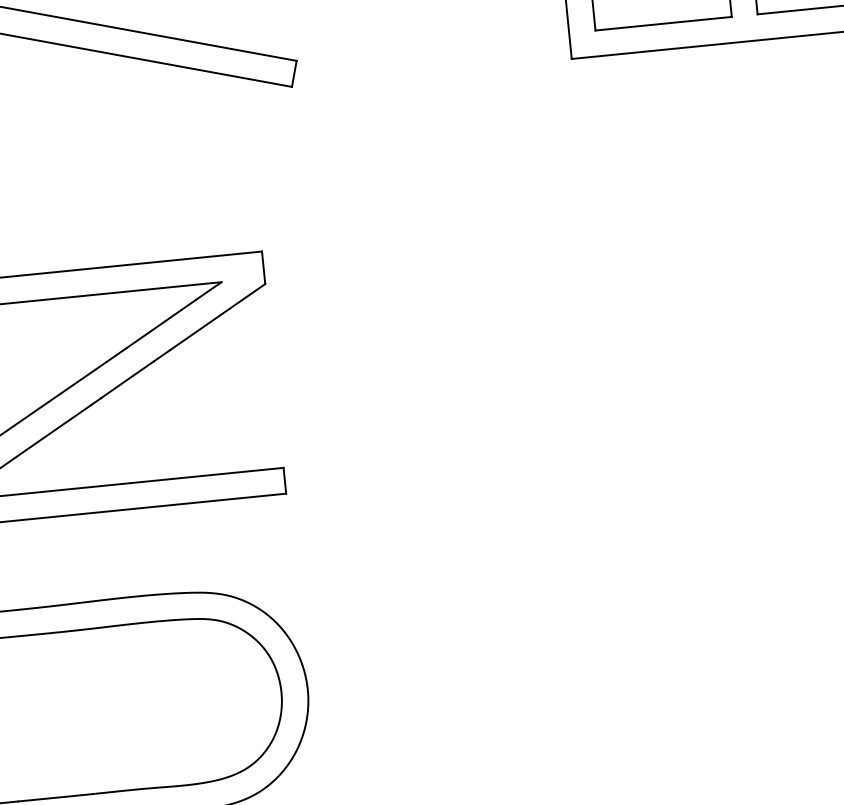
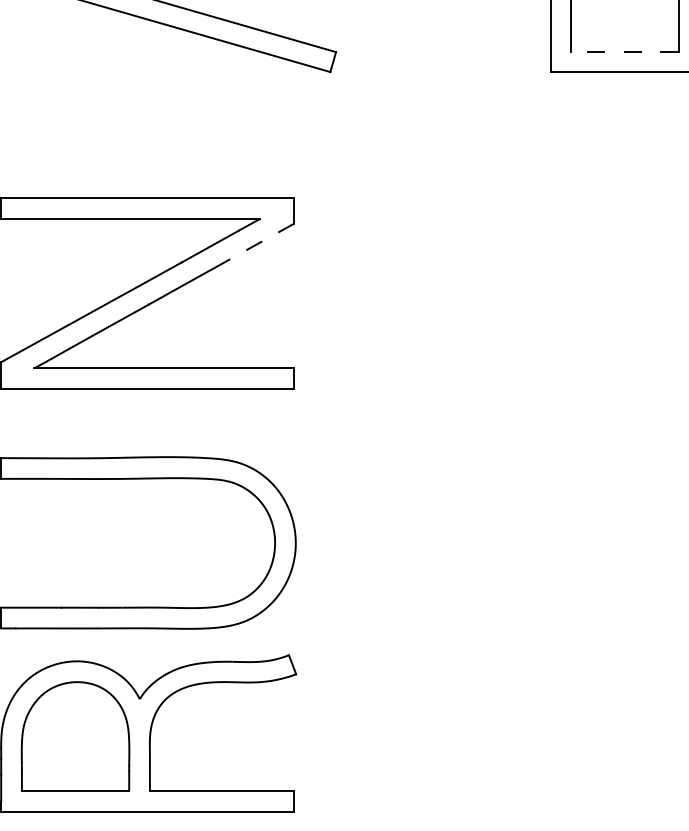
line: (663, 23) -> (624, 51), solid -> dashed
line: (217, 316) -> (254, 245), solid -> dashed

